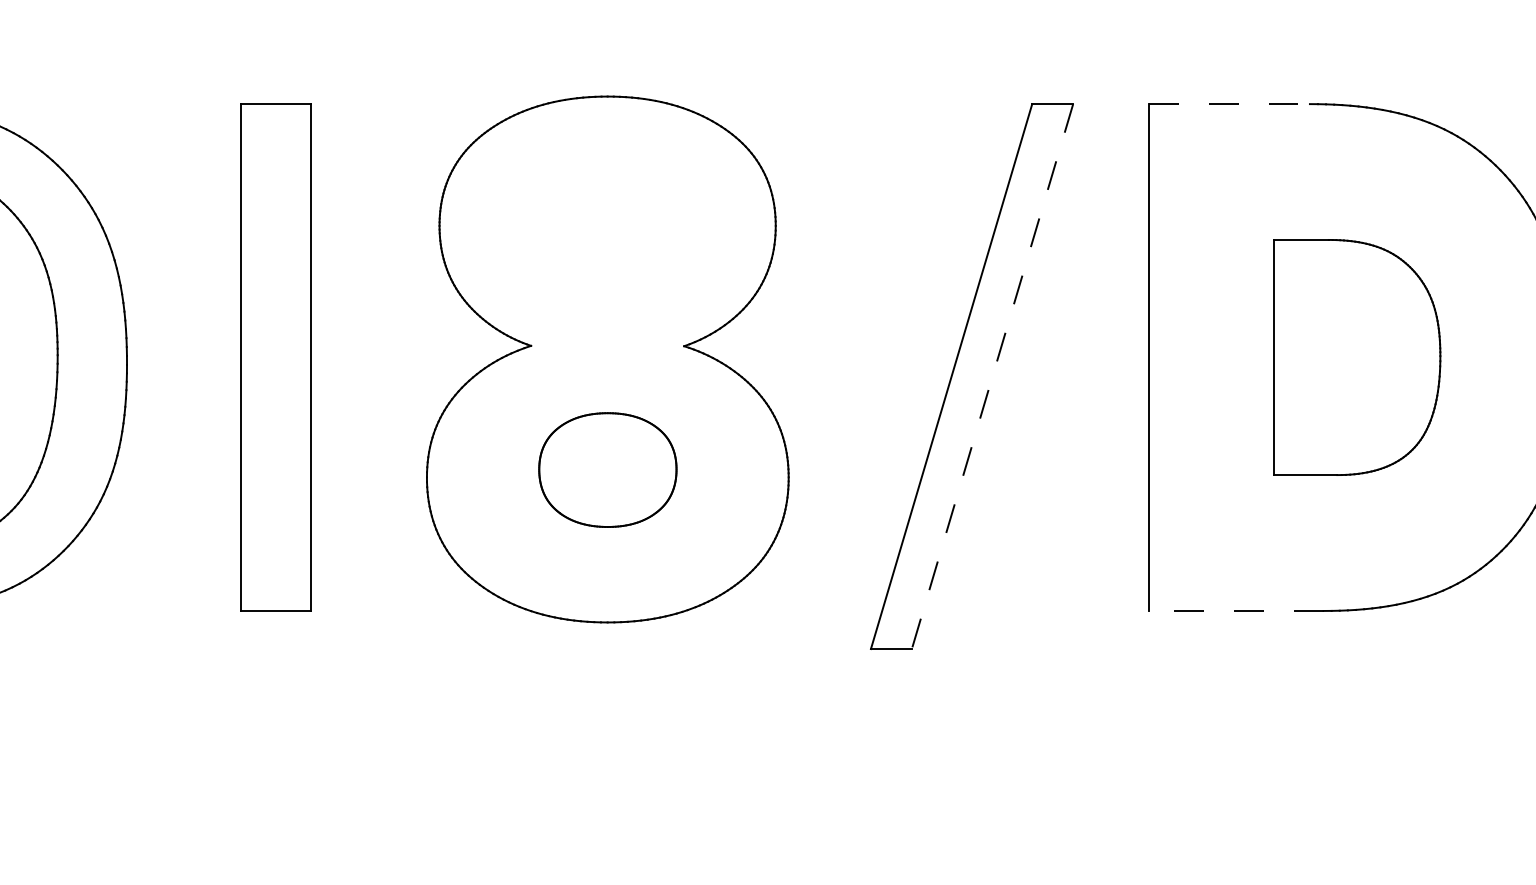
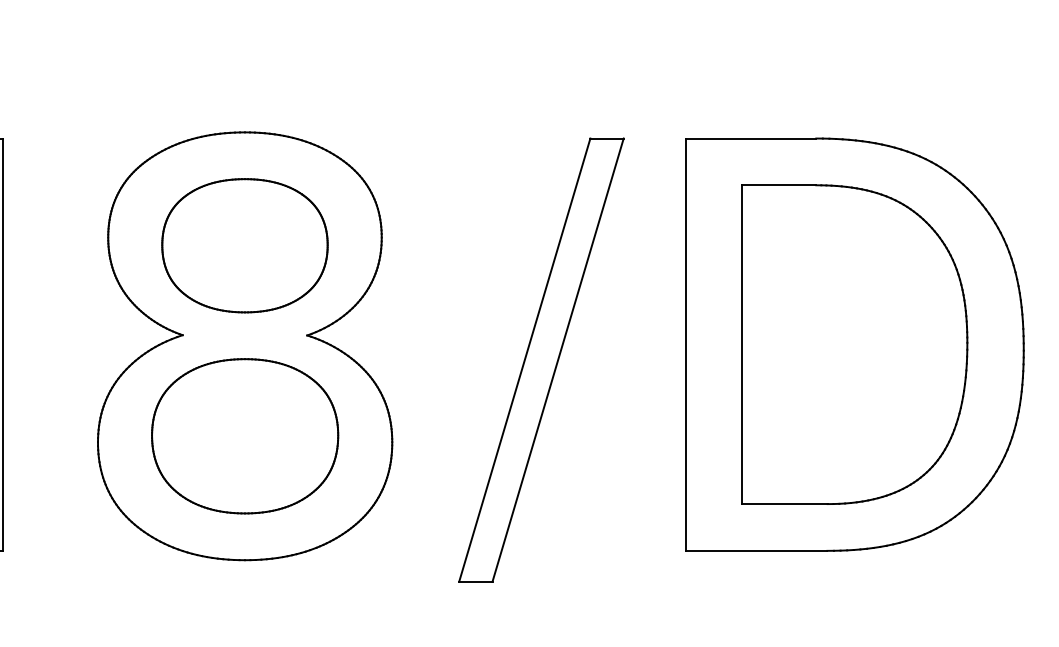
line: (1230, 104) -> (751, 138), dashed -> solid
part: (607, 235) -> (244, 245), added
part: (1357, 357) -> (854, 344), size x1.67
line: (992, 377) -> (558, 360), dashed -> solid
part: (607, 469) -> (244, 435), size x1.67
line: (1235, 610) -> (755, 550), dashed -> solid

